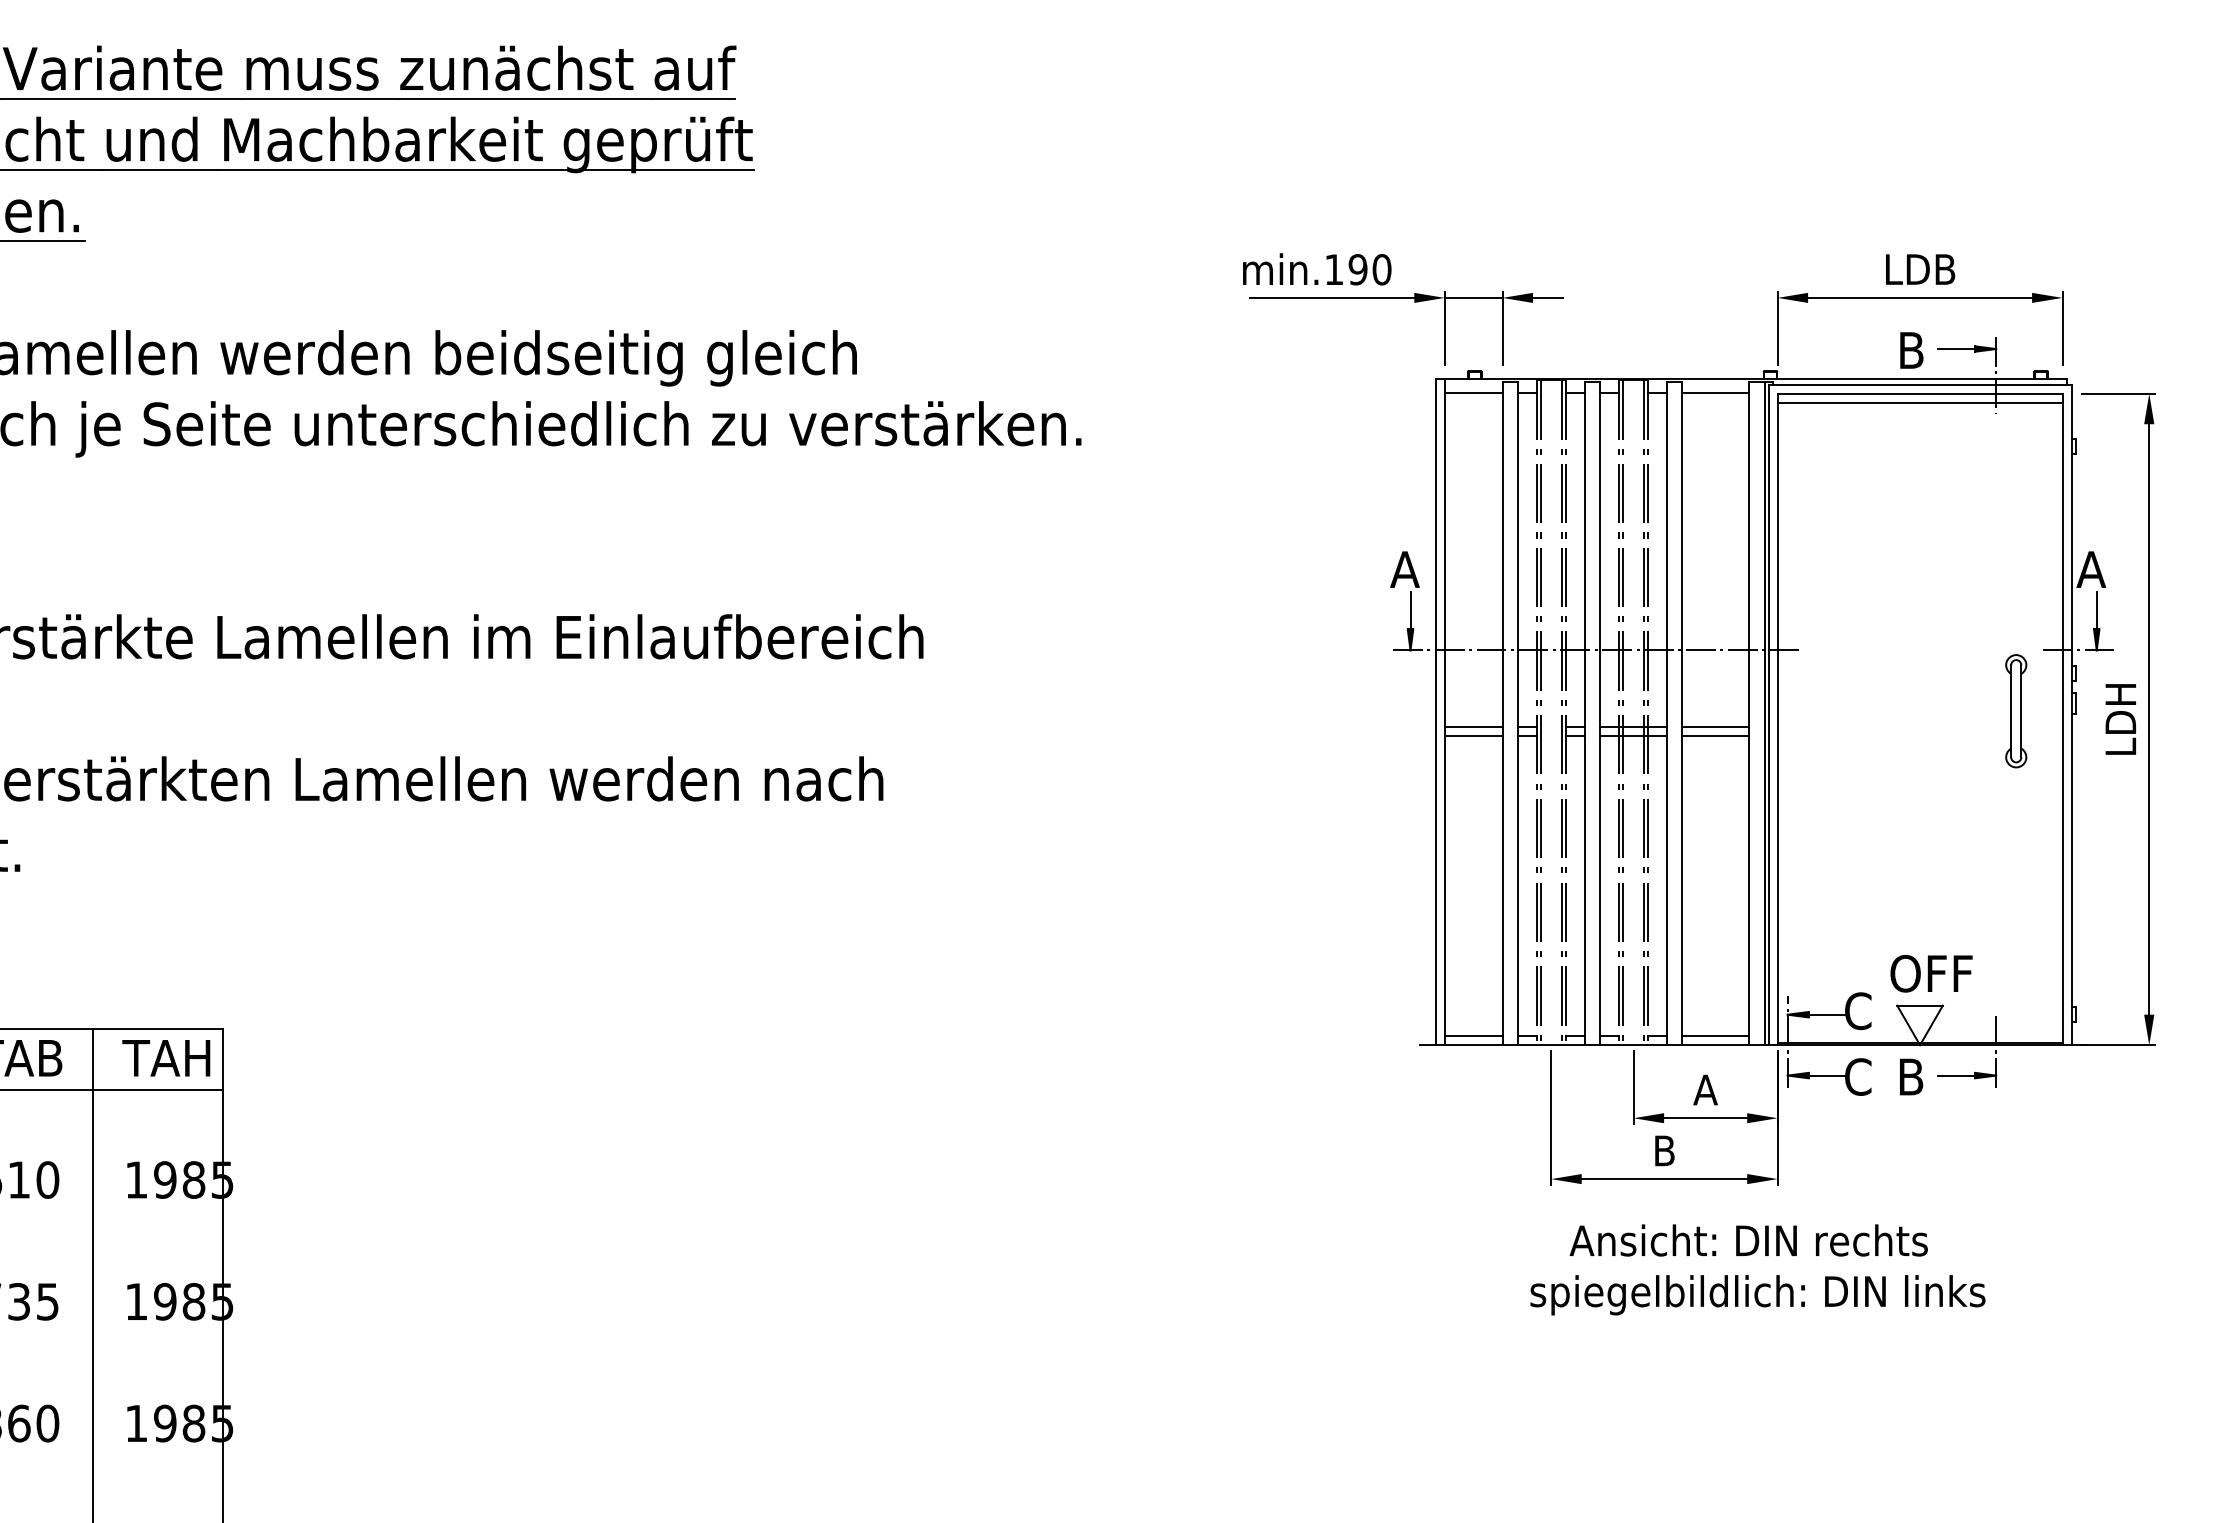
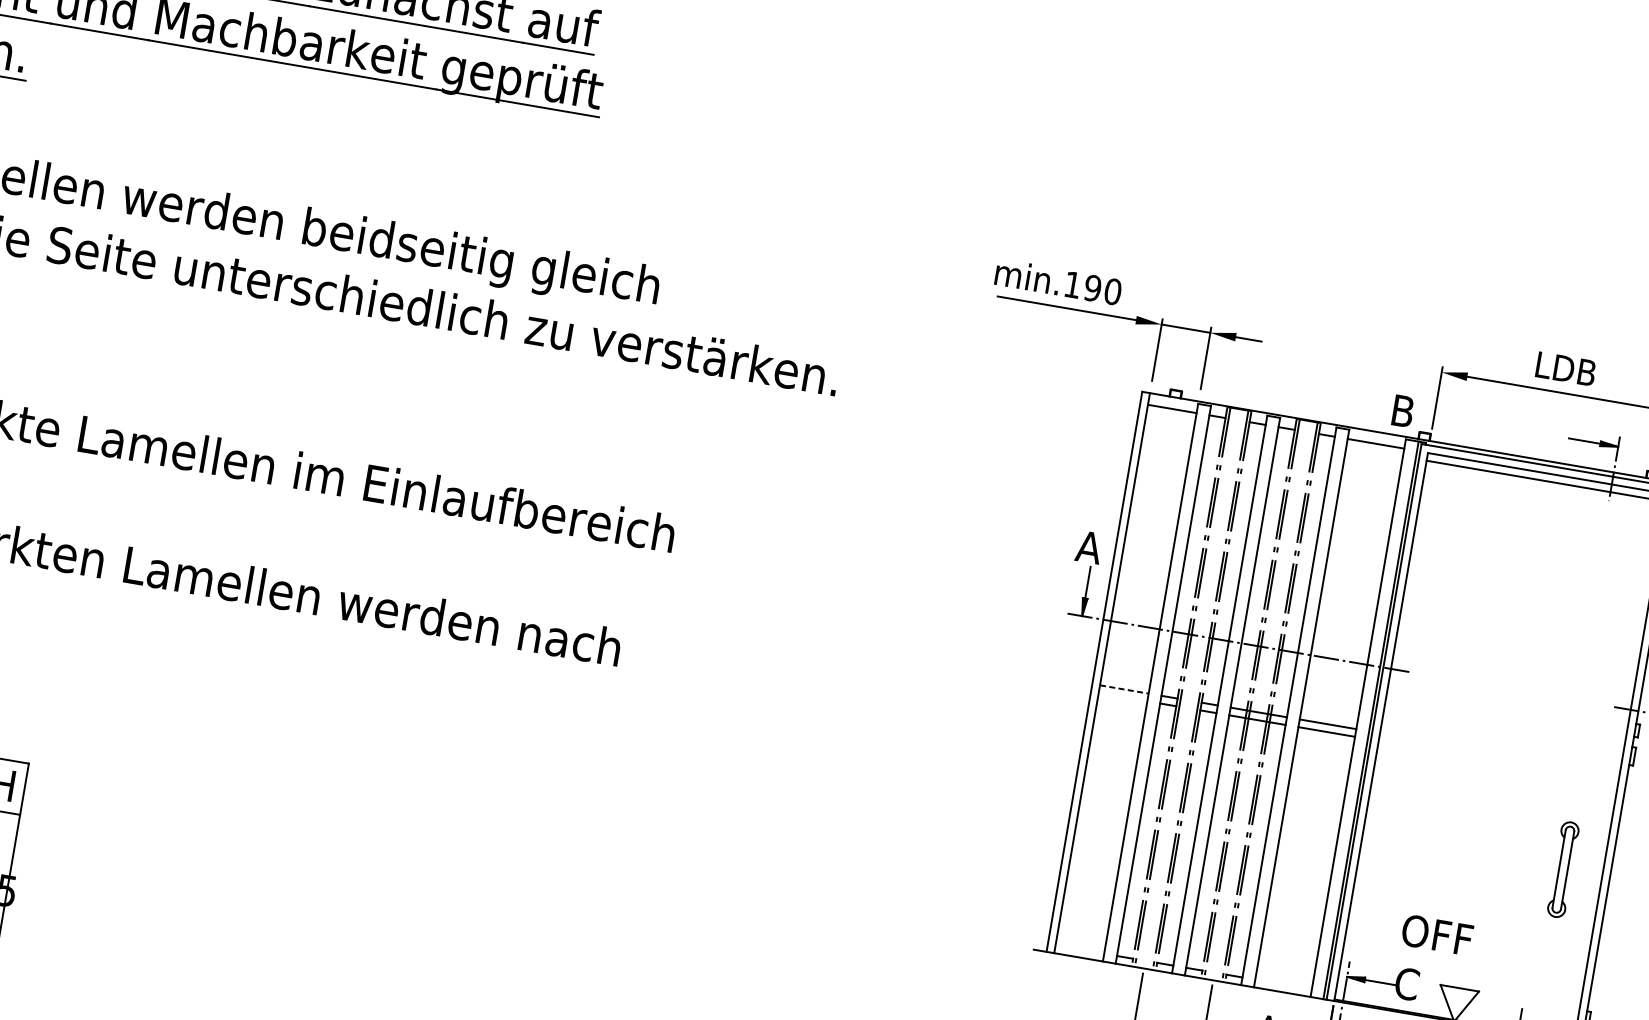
text: (1911, 350) -> (1402, 411), moved
part: (2016, 711) -> (1563, 869), moved
line: (1473, 726) -> (1124, 689), solid -> dashed
line: (1473, 735) -> (1122, 696), removed
text: (1931, 973) -> (1437, 934), moved
line: (1473, 1036) -> (1079, 950), removed
line: (1715, 1036) -> (1283, 984), removed

